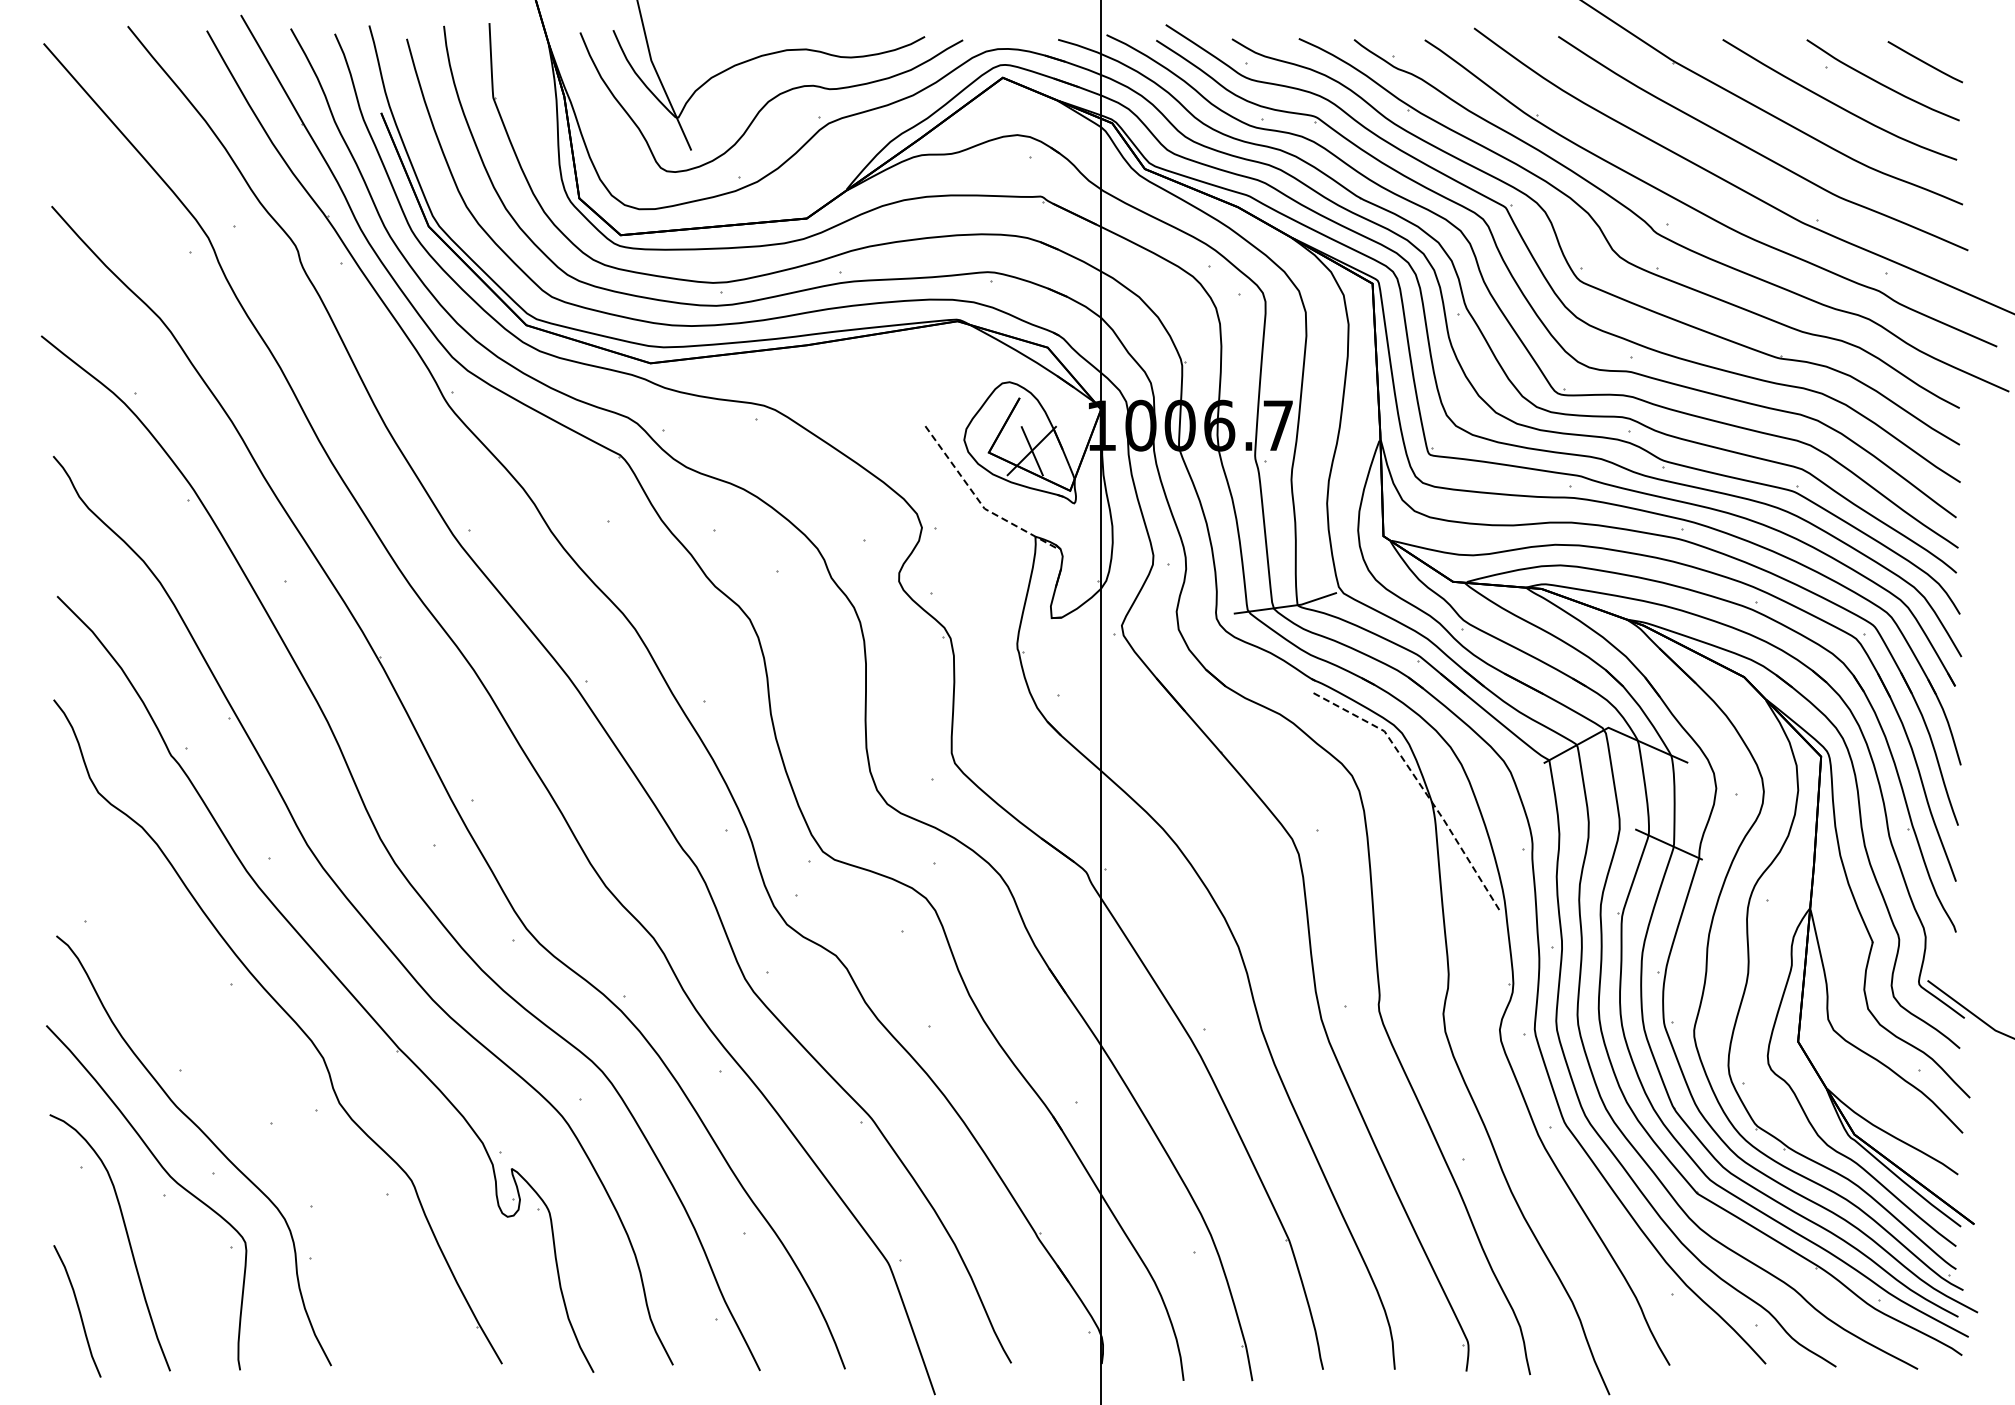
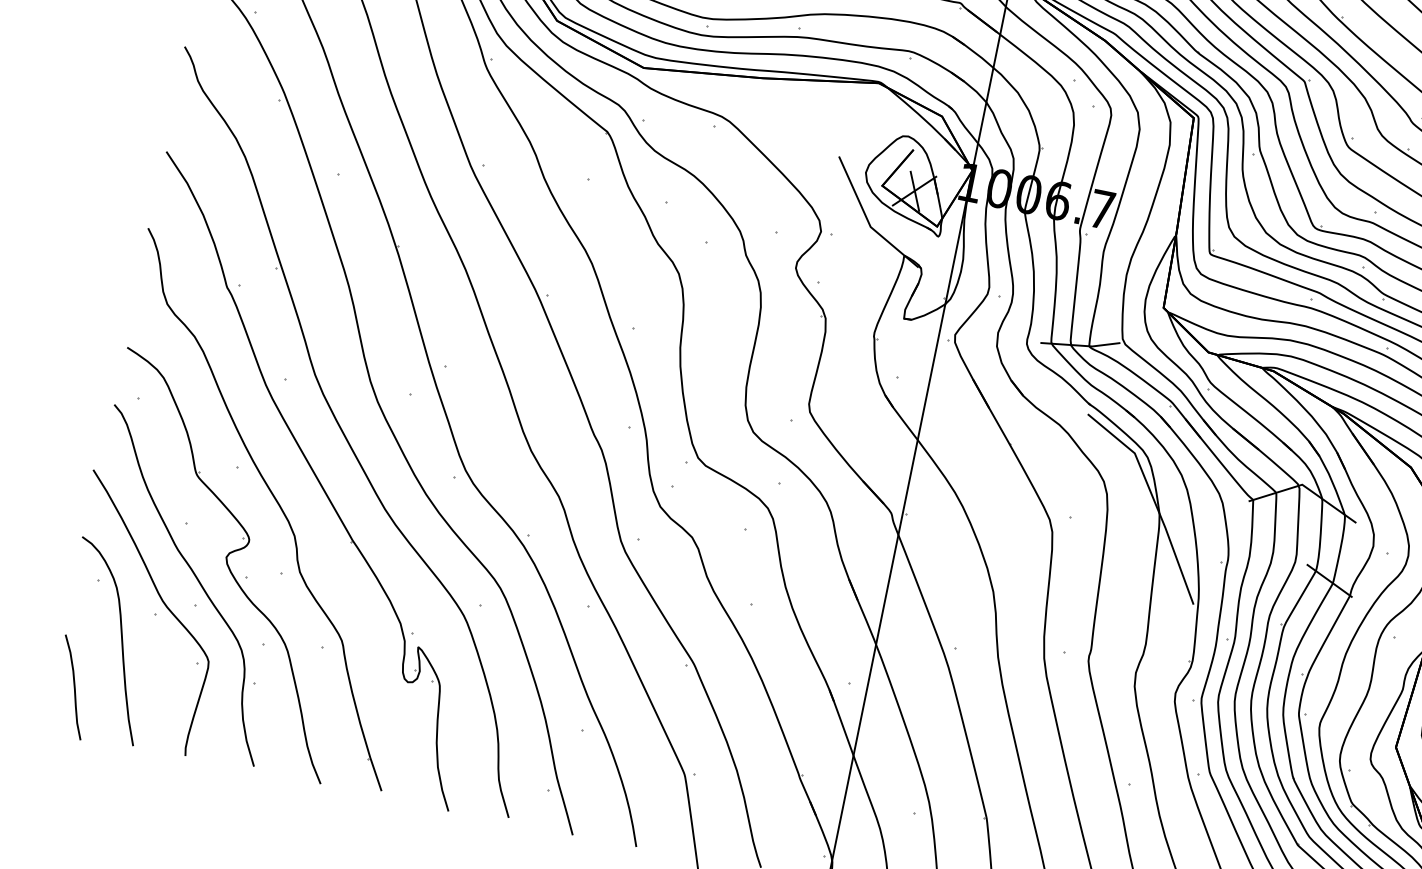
line: (979, 501) -> (867, 220), dashed -> solid
line: (1421, 786) -> (1154, 500), dashed -> solid
part: (240, 1114) -> (224, 565), added

